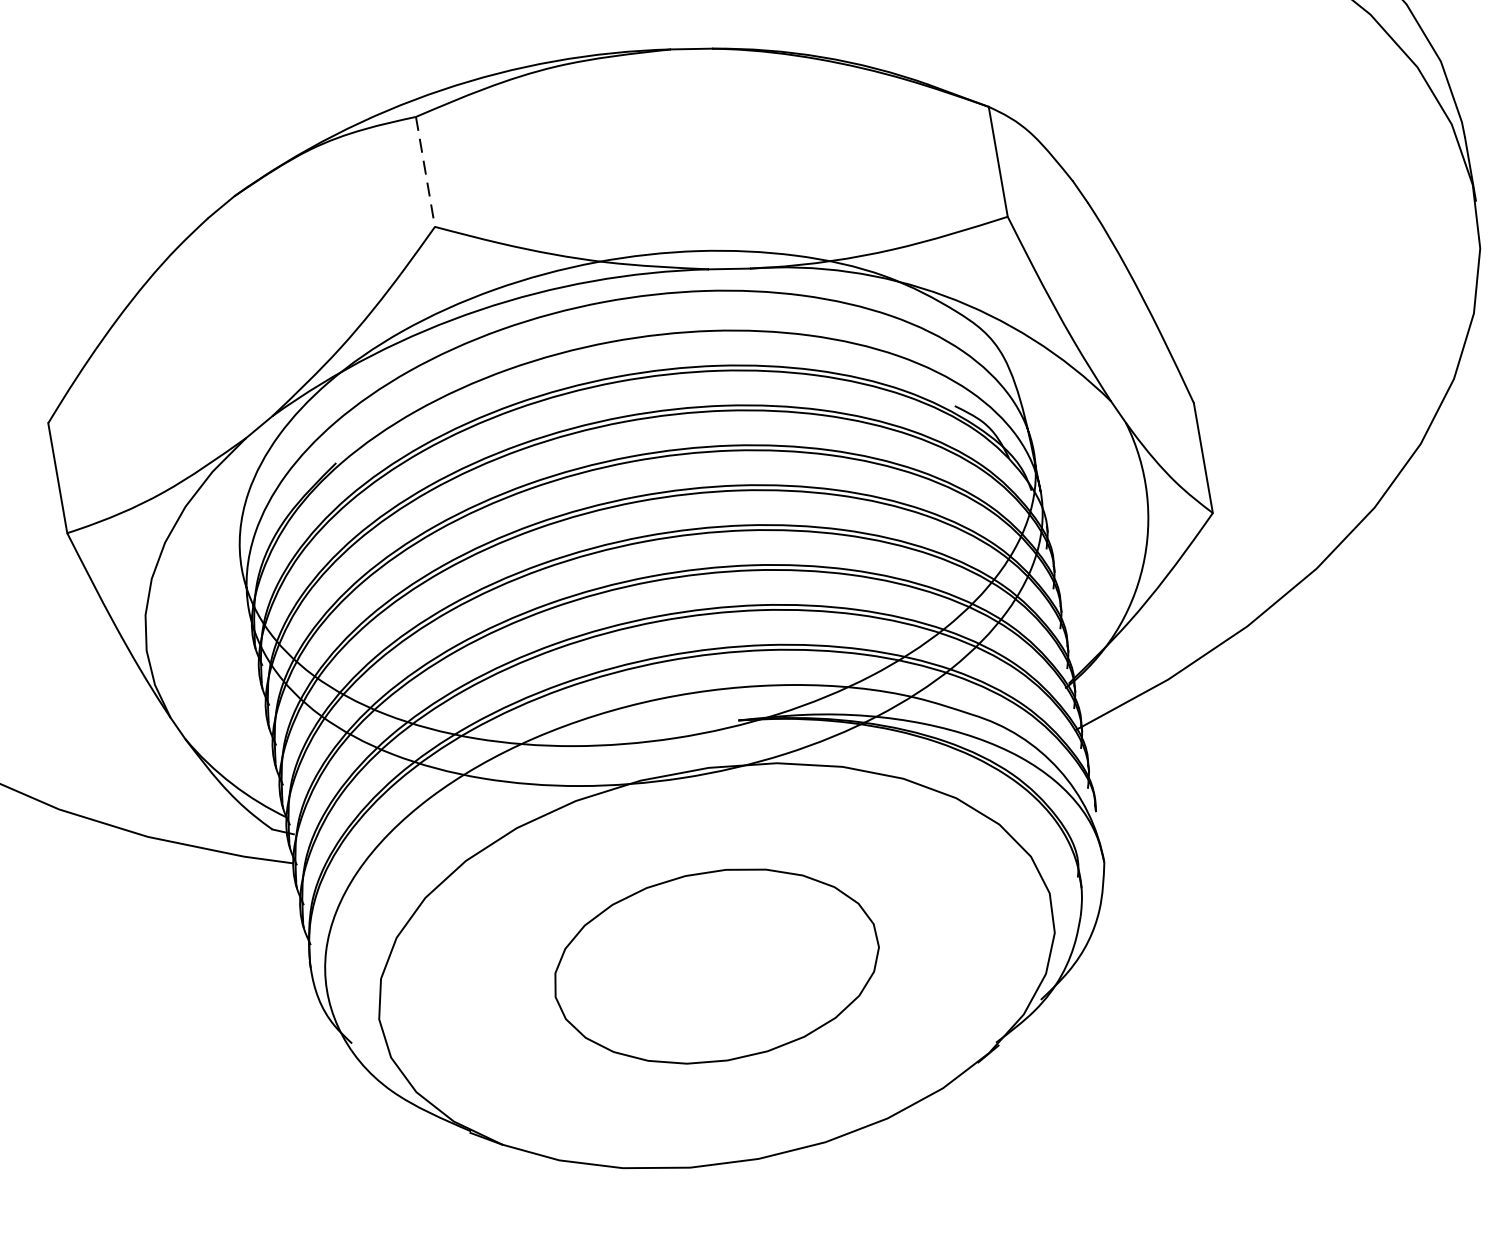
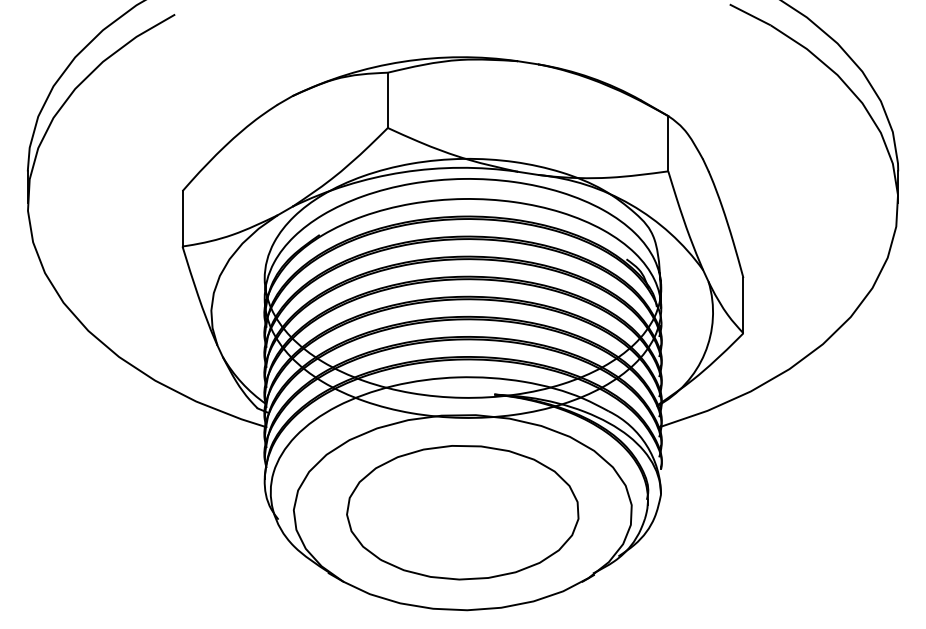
line: (424, 172) -> (387, 100), dashed -> solid
part: (715, 966) -> (462, 512), size x1.43

